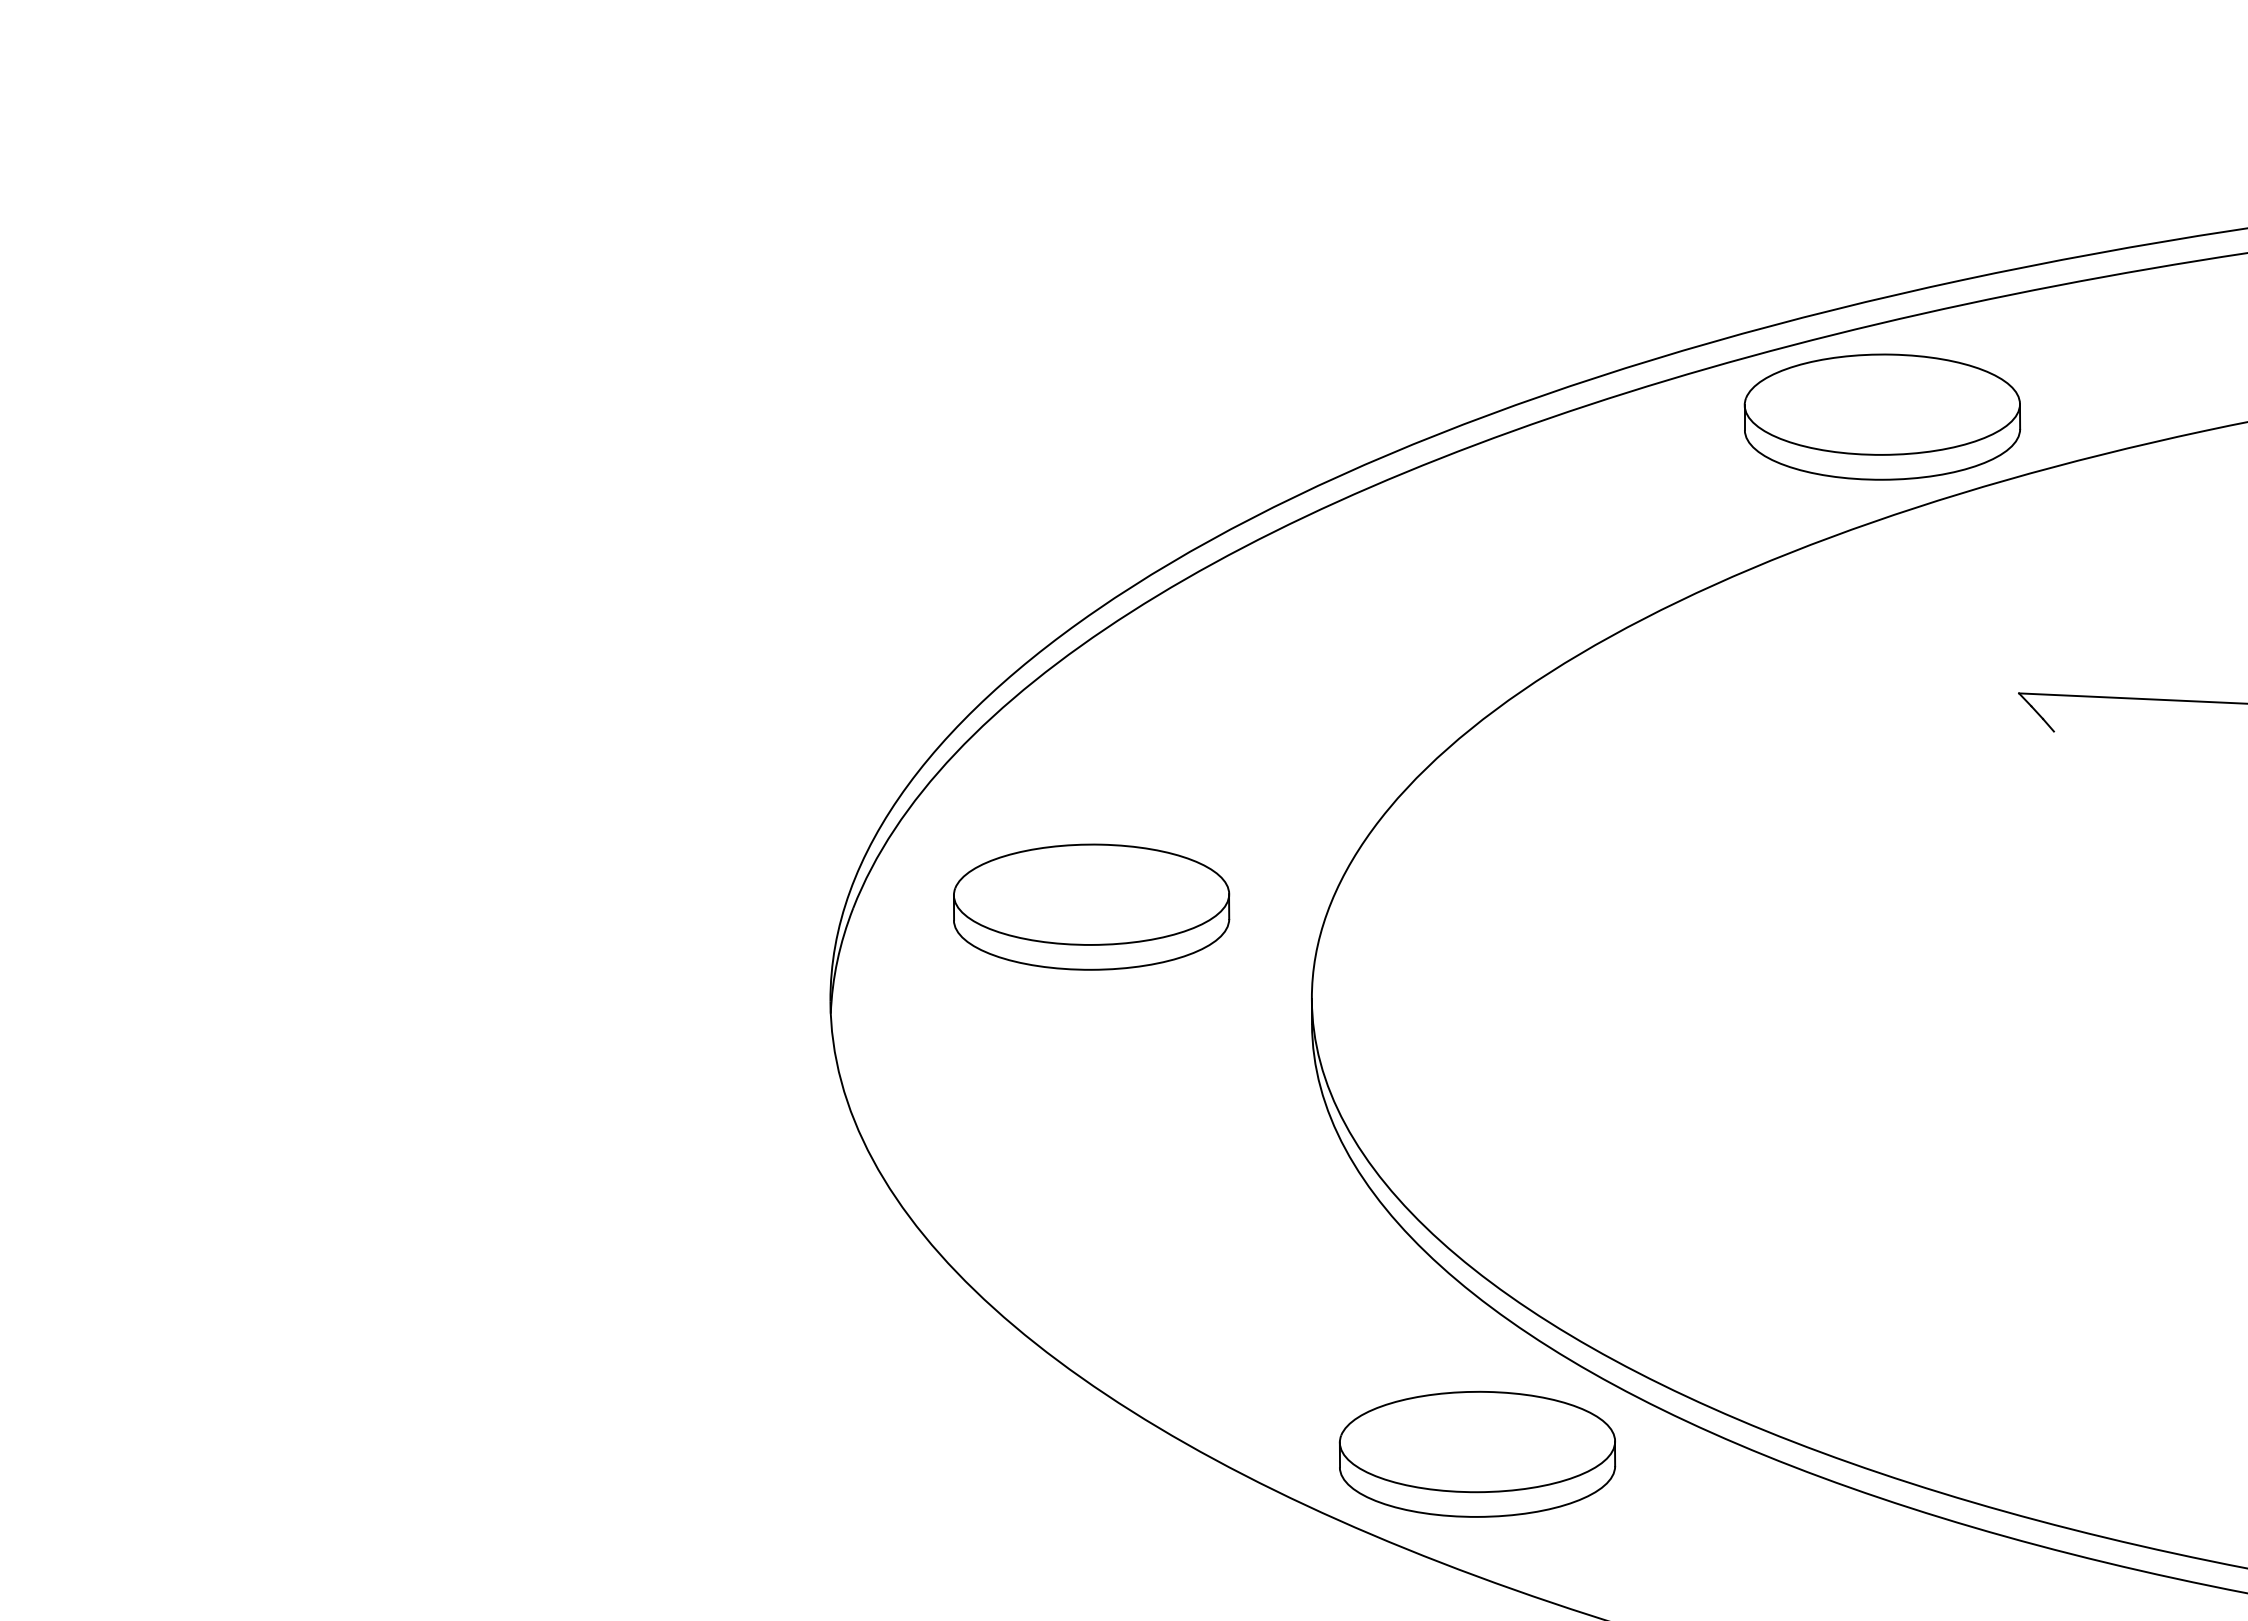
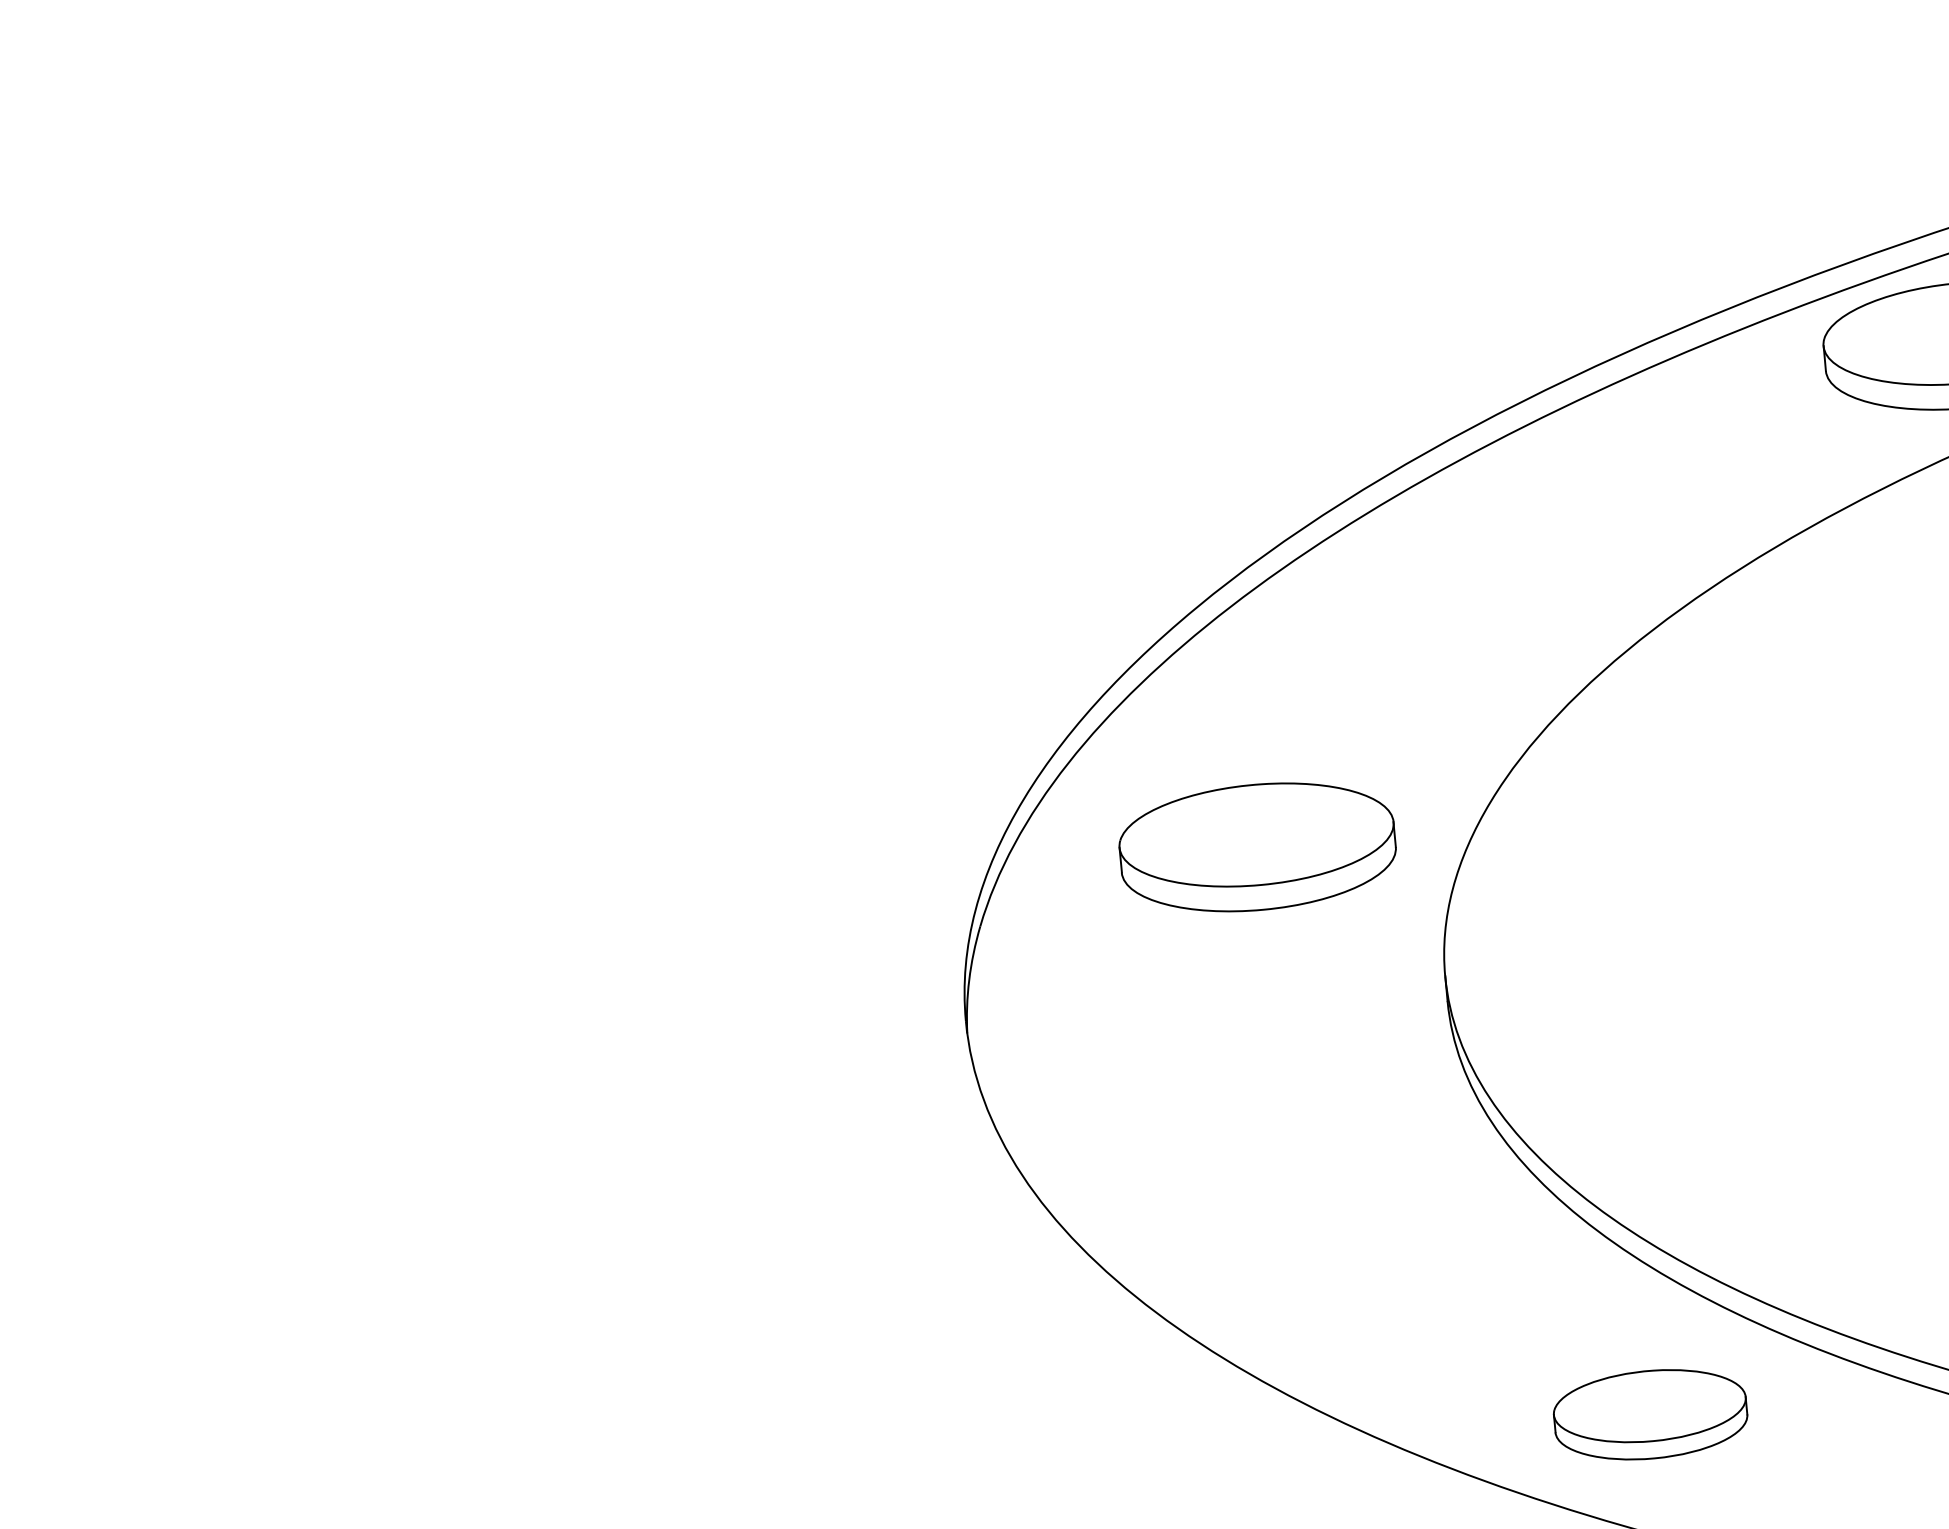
part: (1091, 906) -> (1257, 846), moved
part: (1477, 1453) -> (1650, 1414), size x0.7

